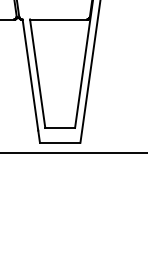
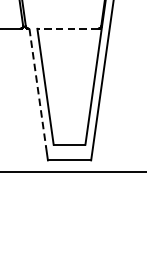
line: (58, 19) -> (67, 28), solid -> dashed
line: (30, 75) -> (37, 88), solid -> dashed

